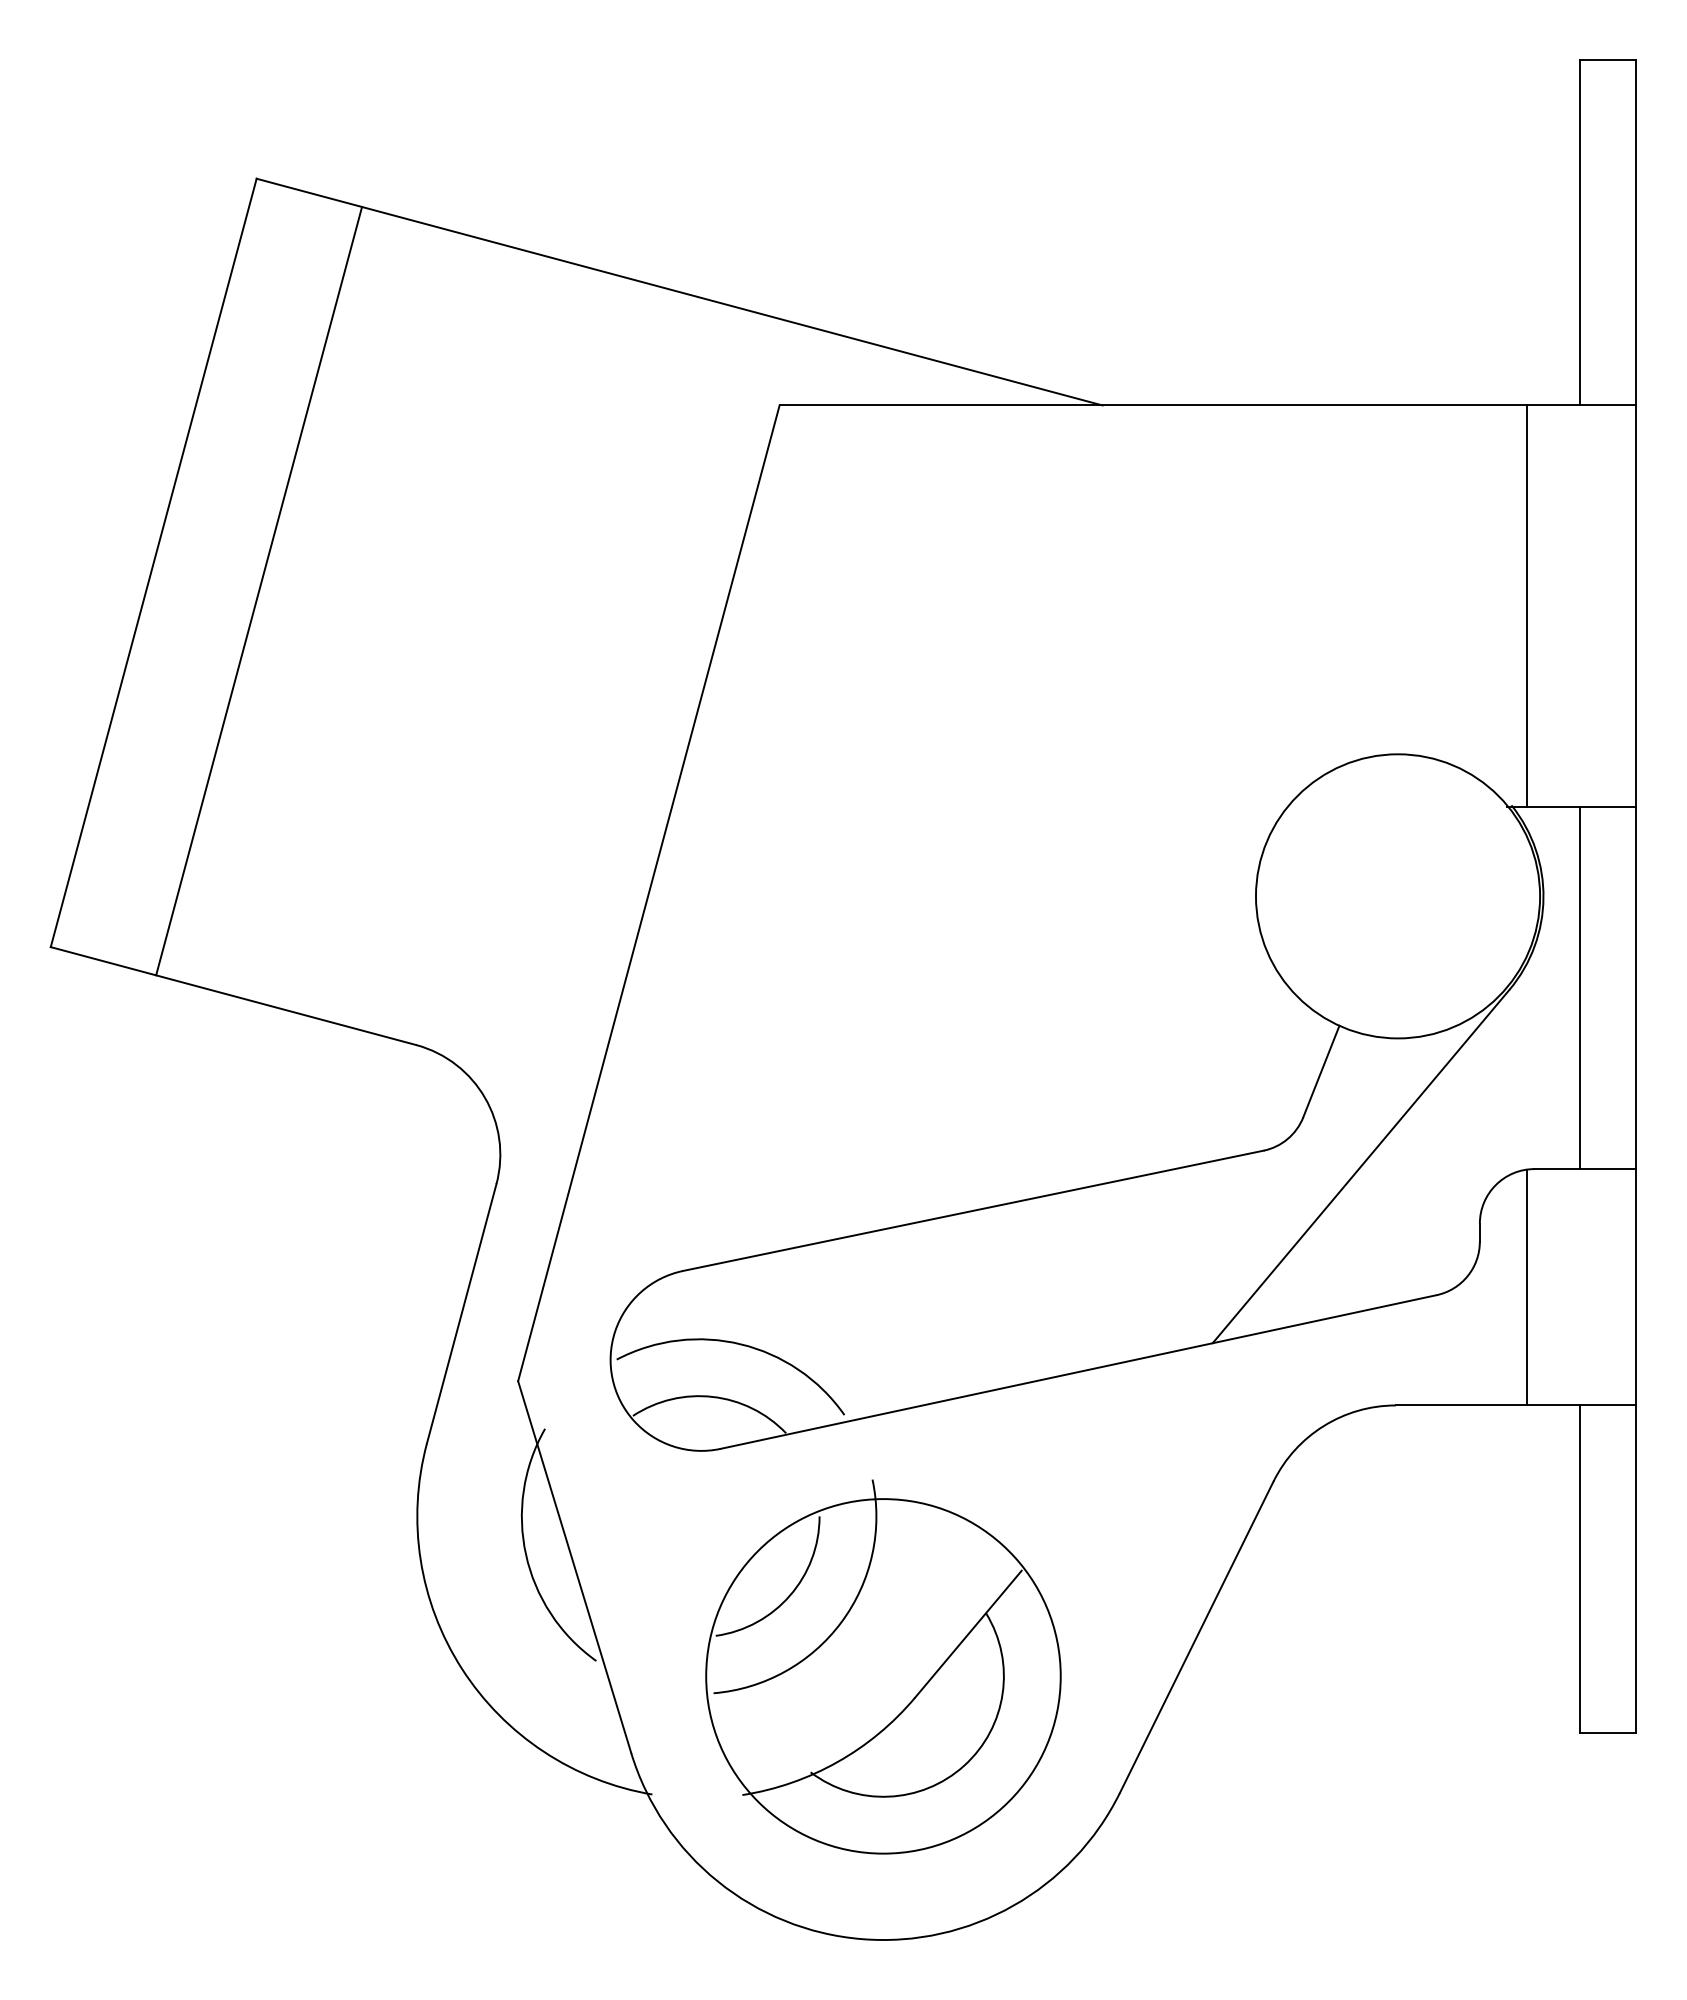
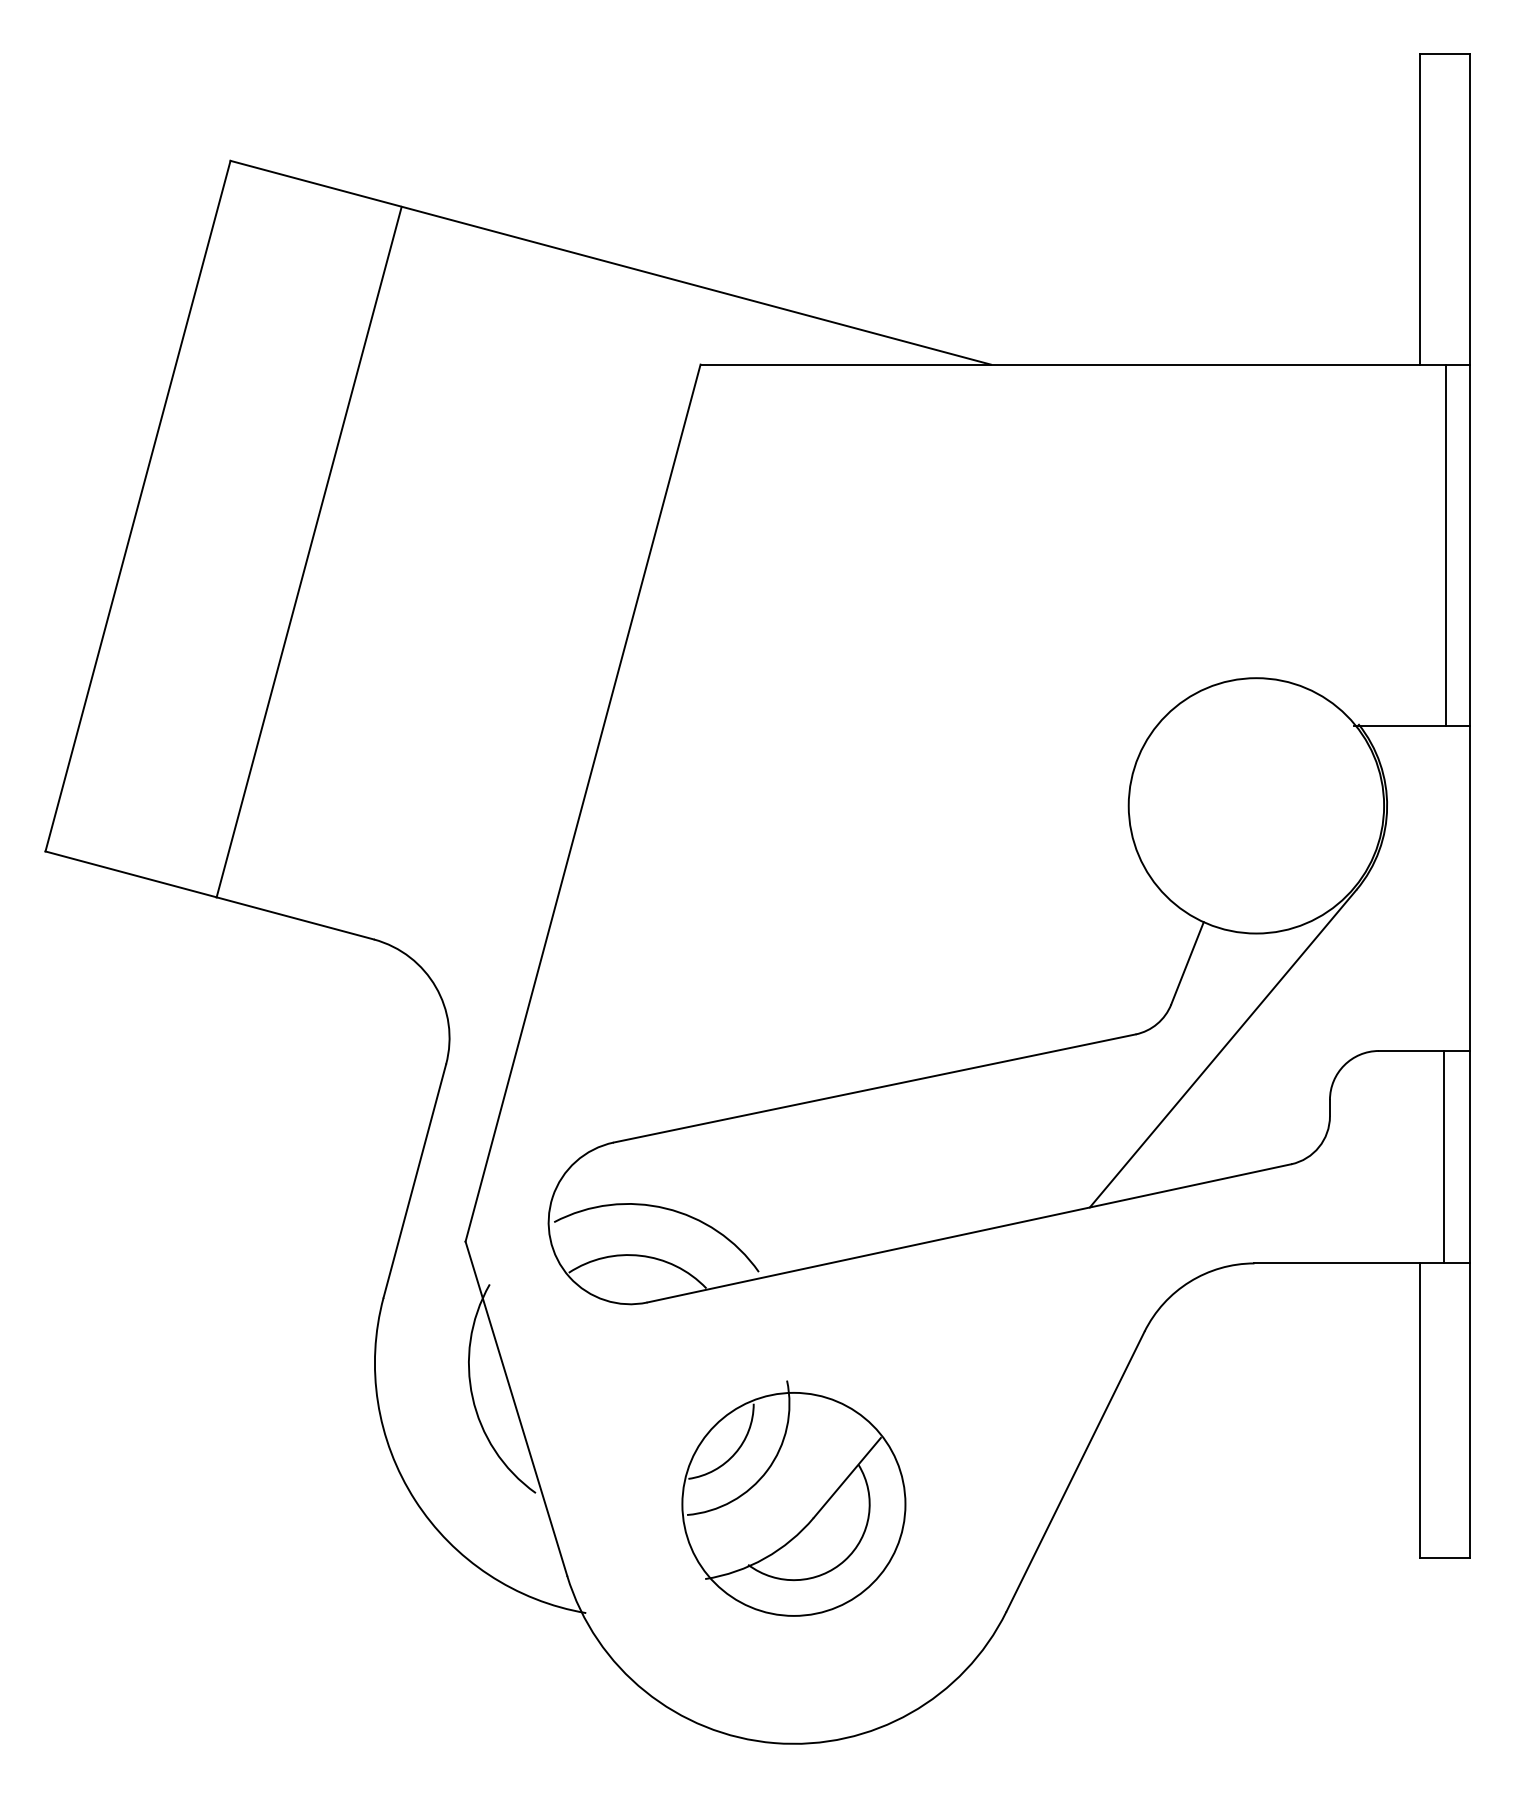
line: (259, 590) -> (309, 551), moved
line: (1527, 606) -> (1446, 545), moved
line: (1579, 988) -> (1419, 888), removed
line: (1527, 1287) -> (1444, 1157), moved
part: (883, 1666) -> (793, 1498), size x0.7

